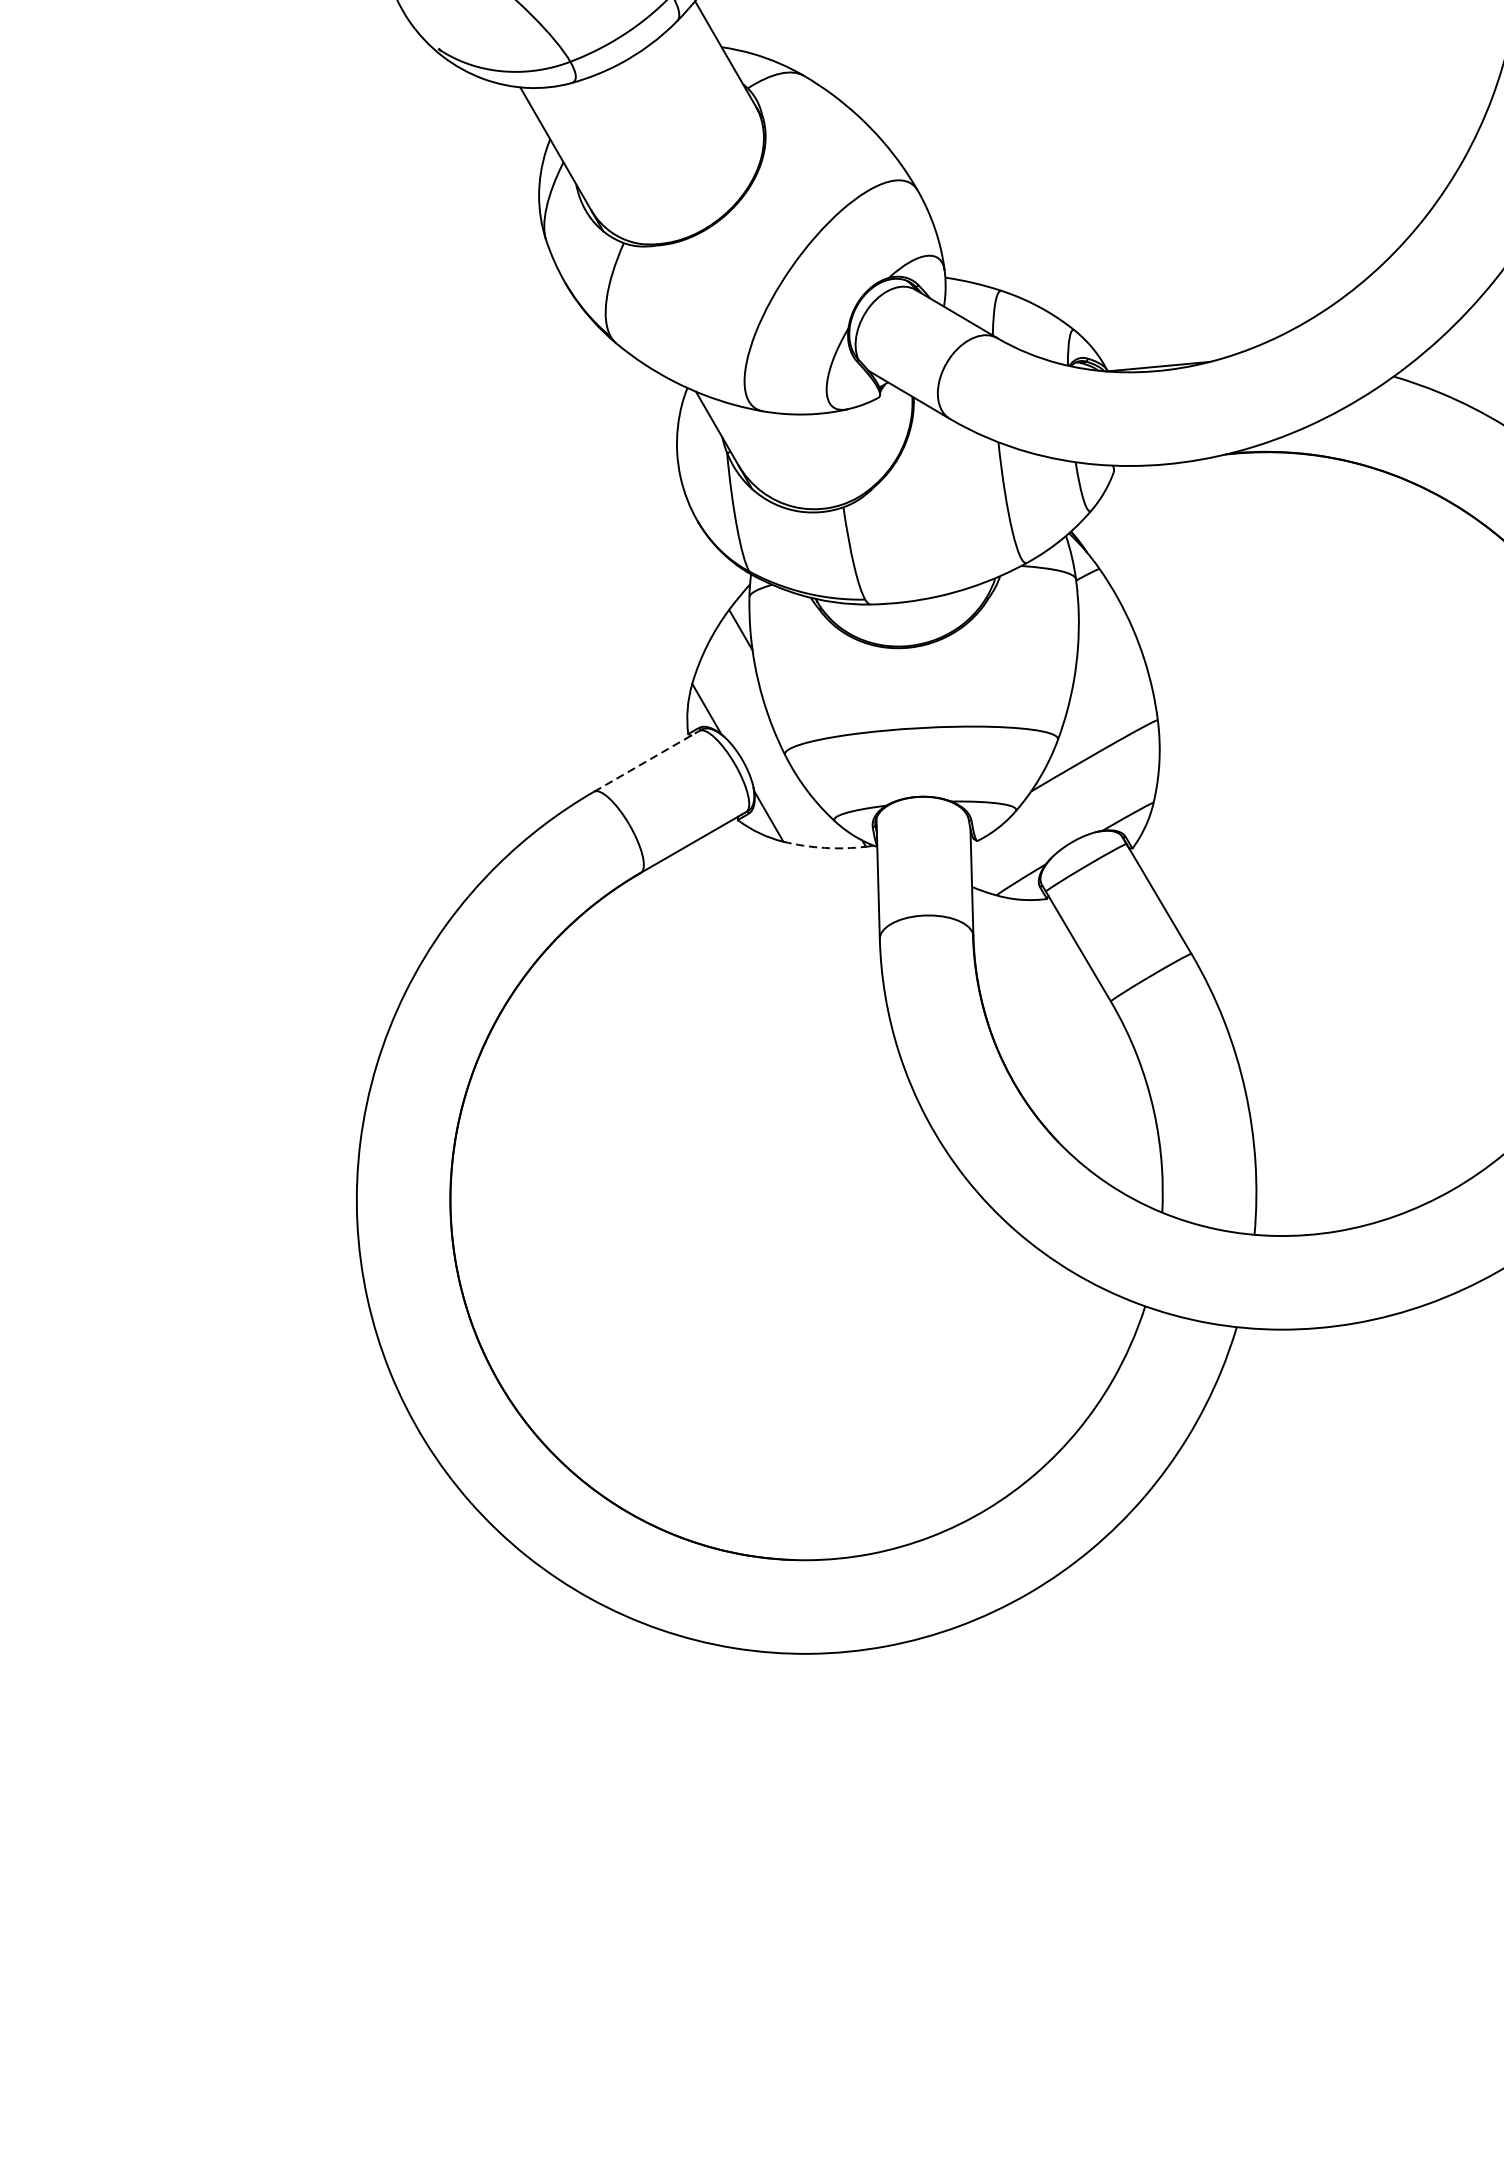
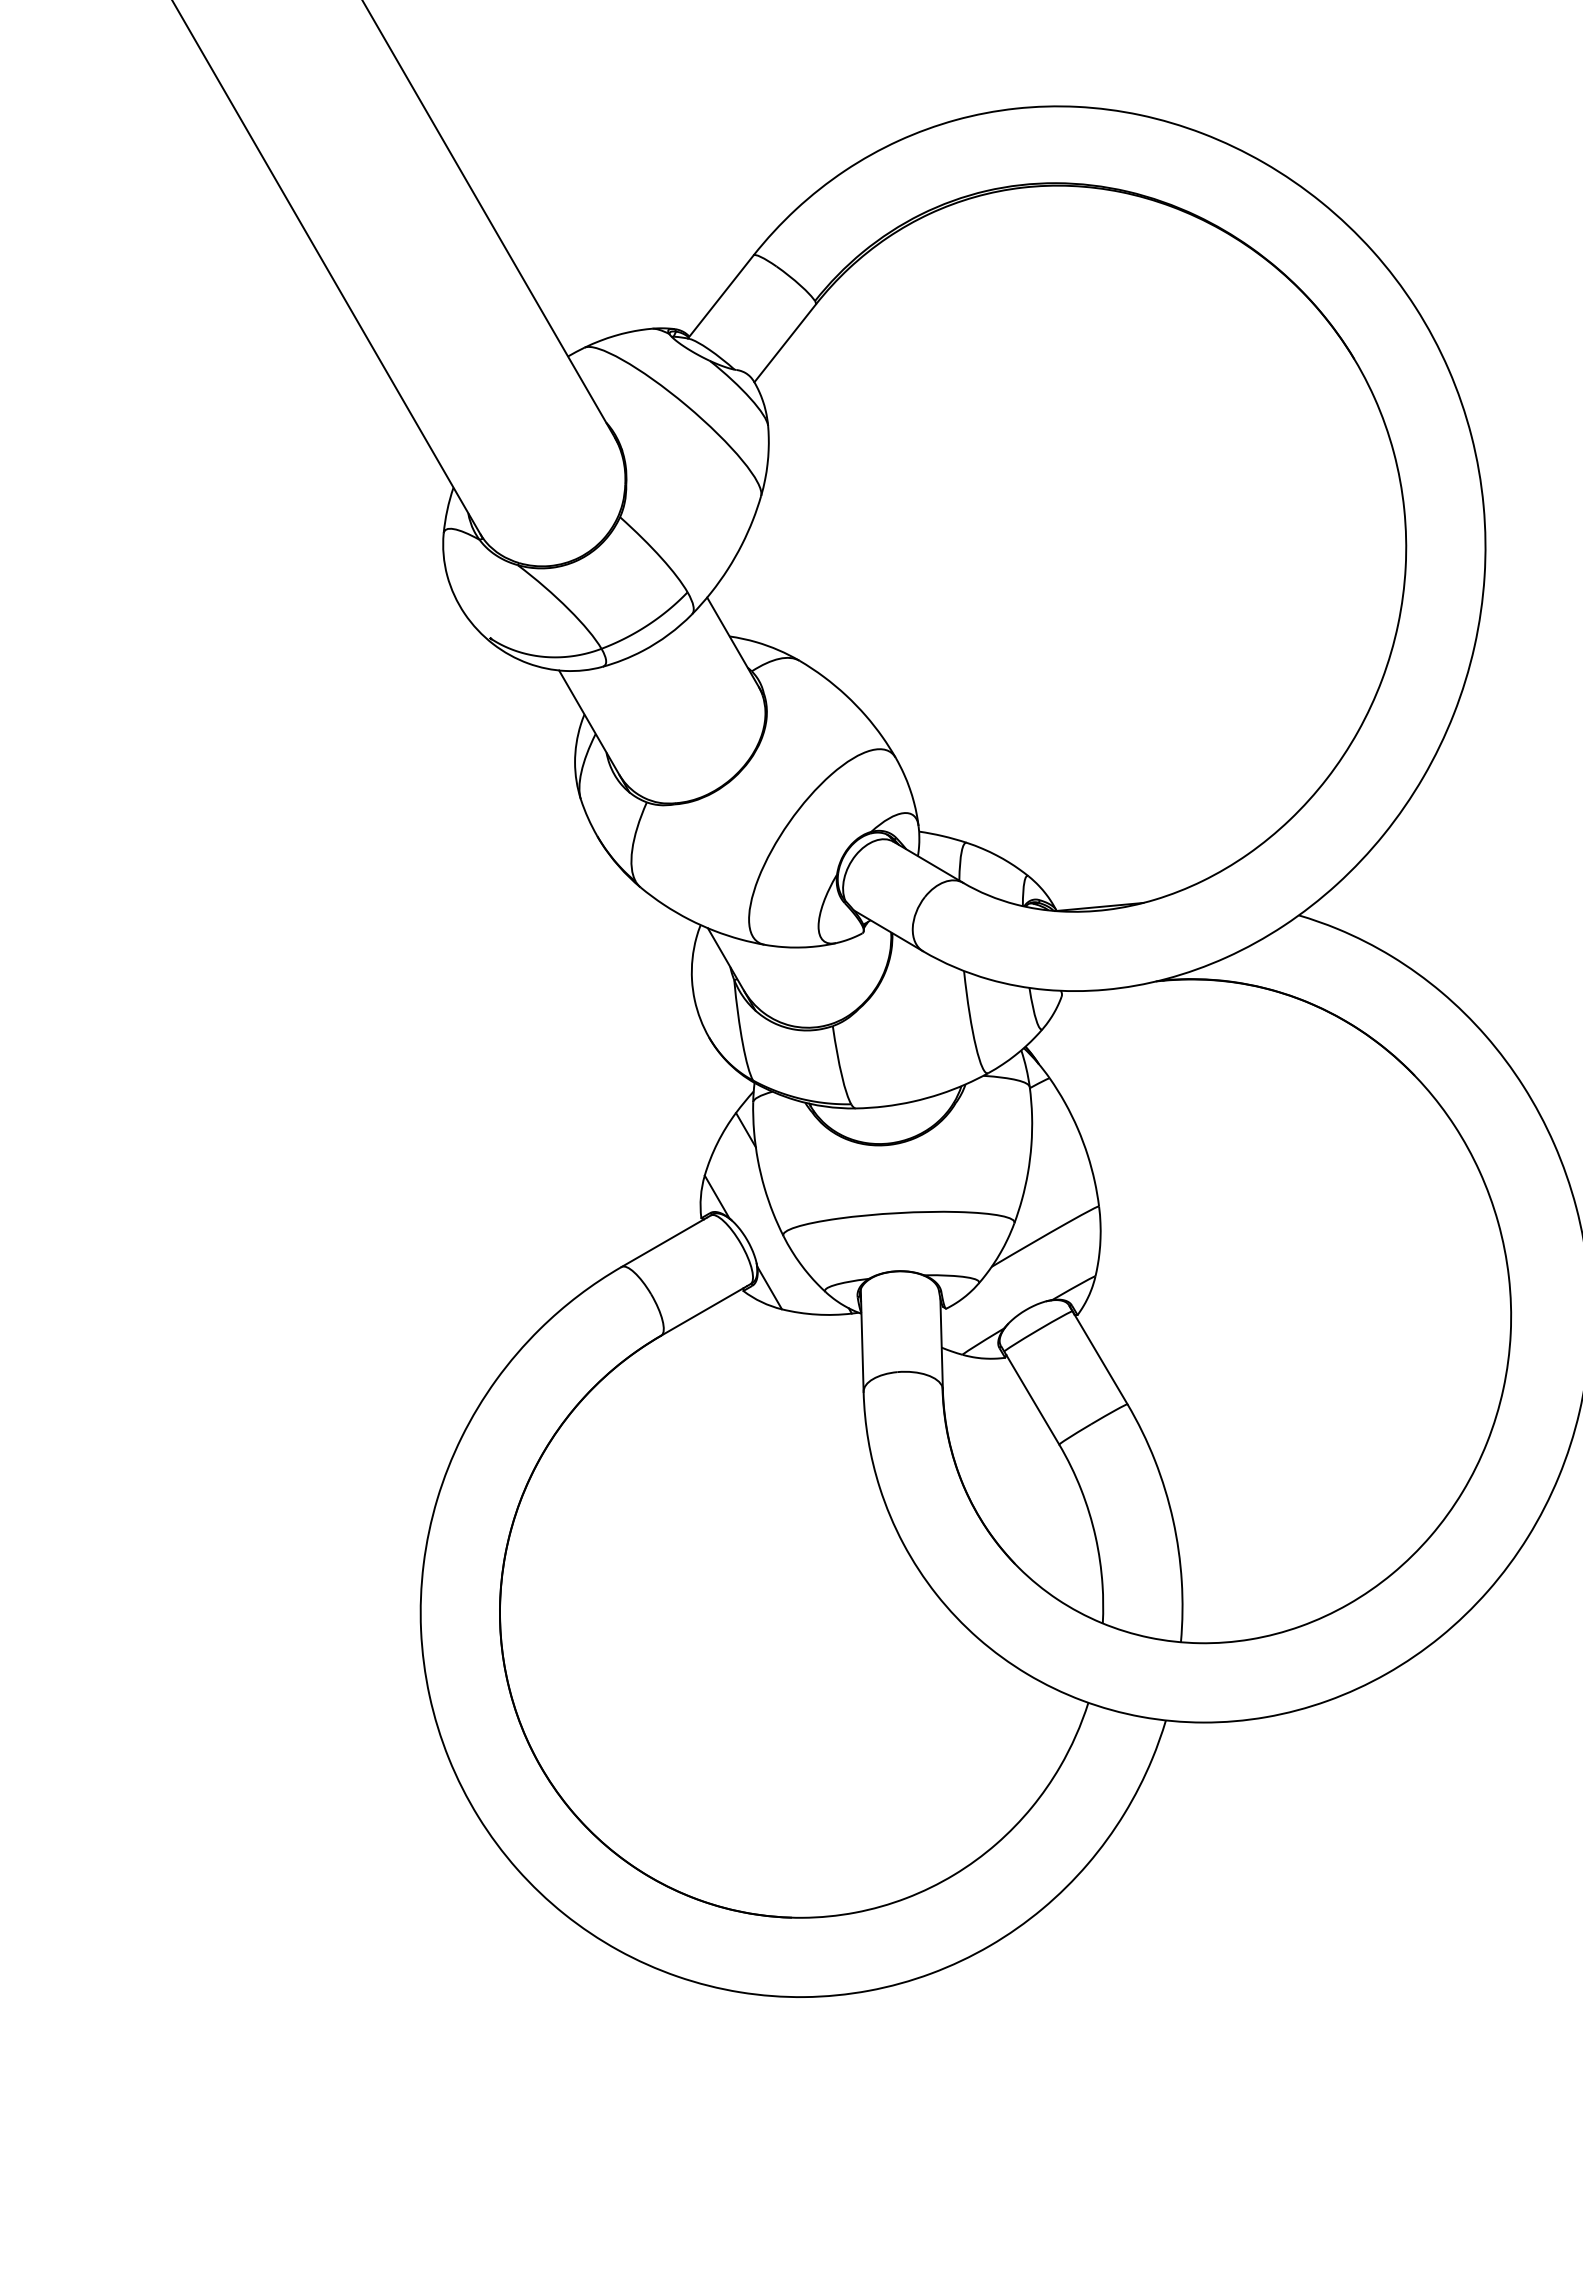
line: (644, 762) -> (664, 1242), dashed -> solid
arc: (824, 847) -> (816, 1314), dashed -> solid

